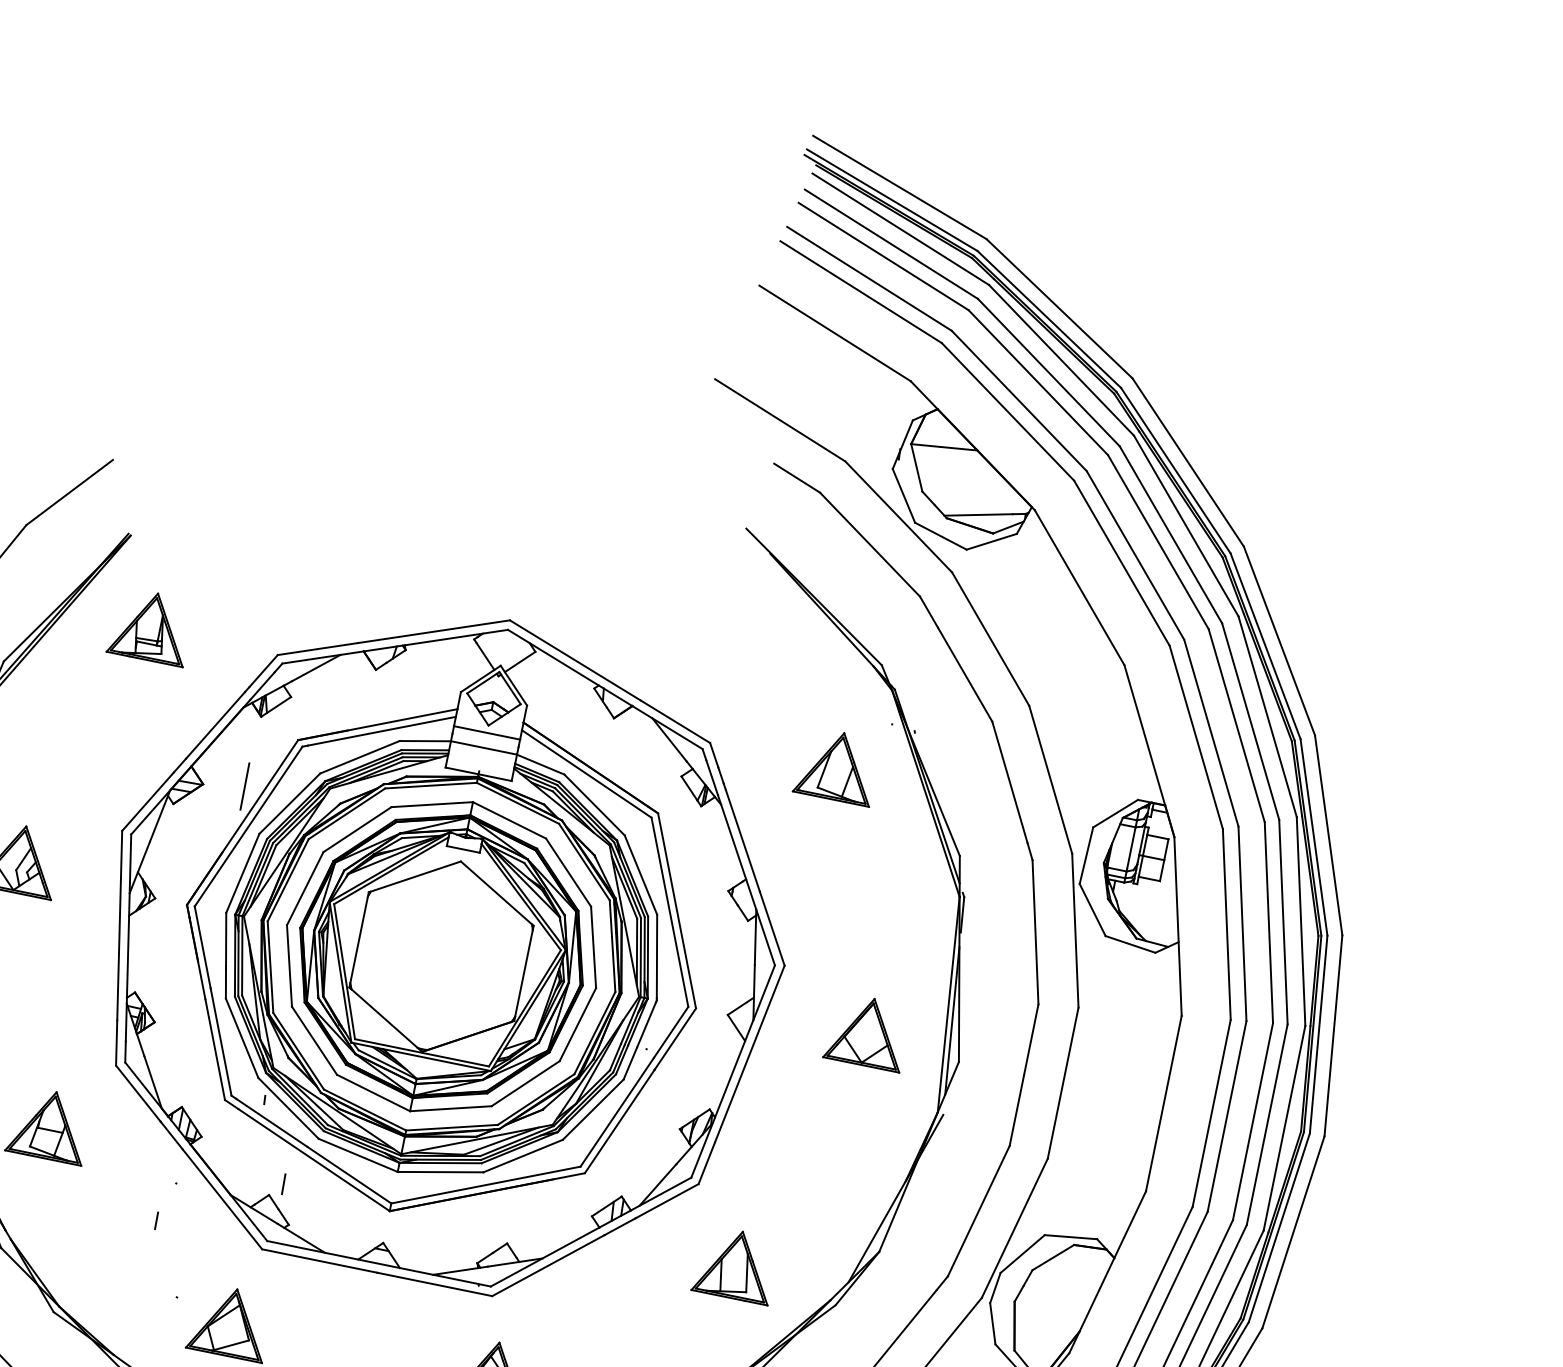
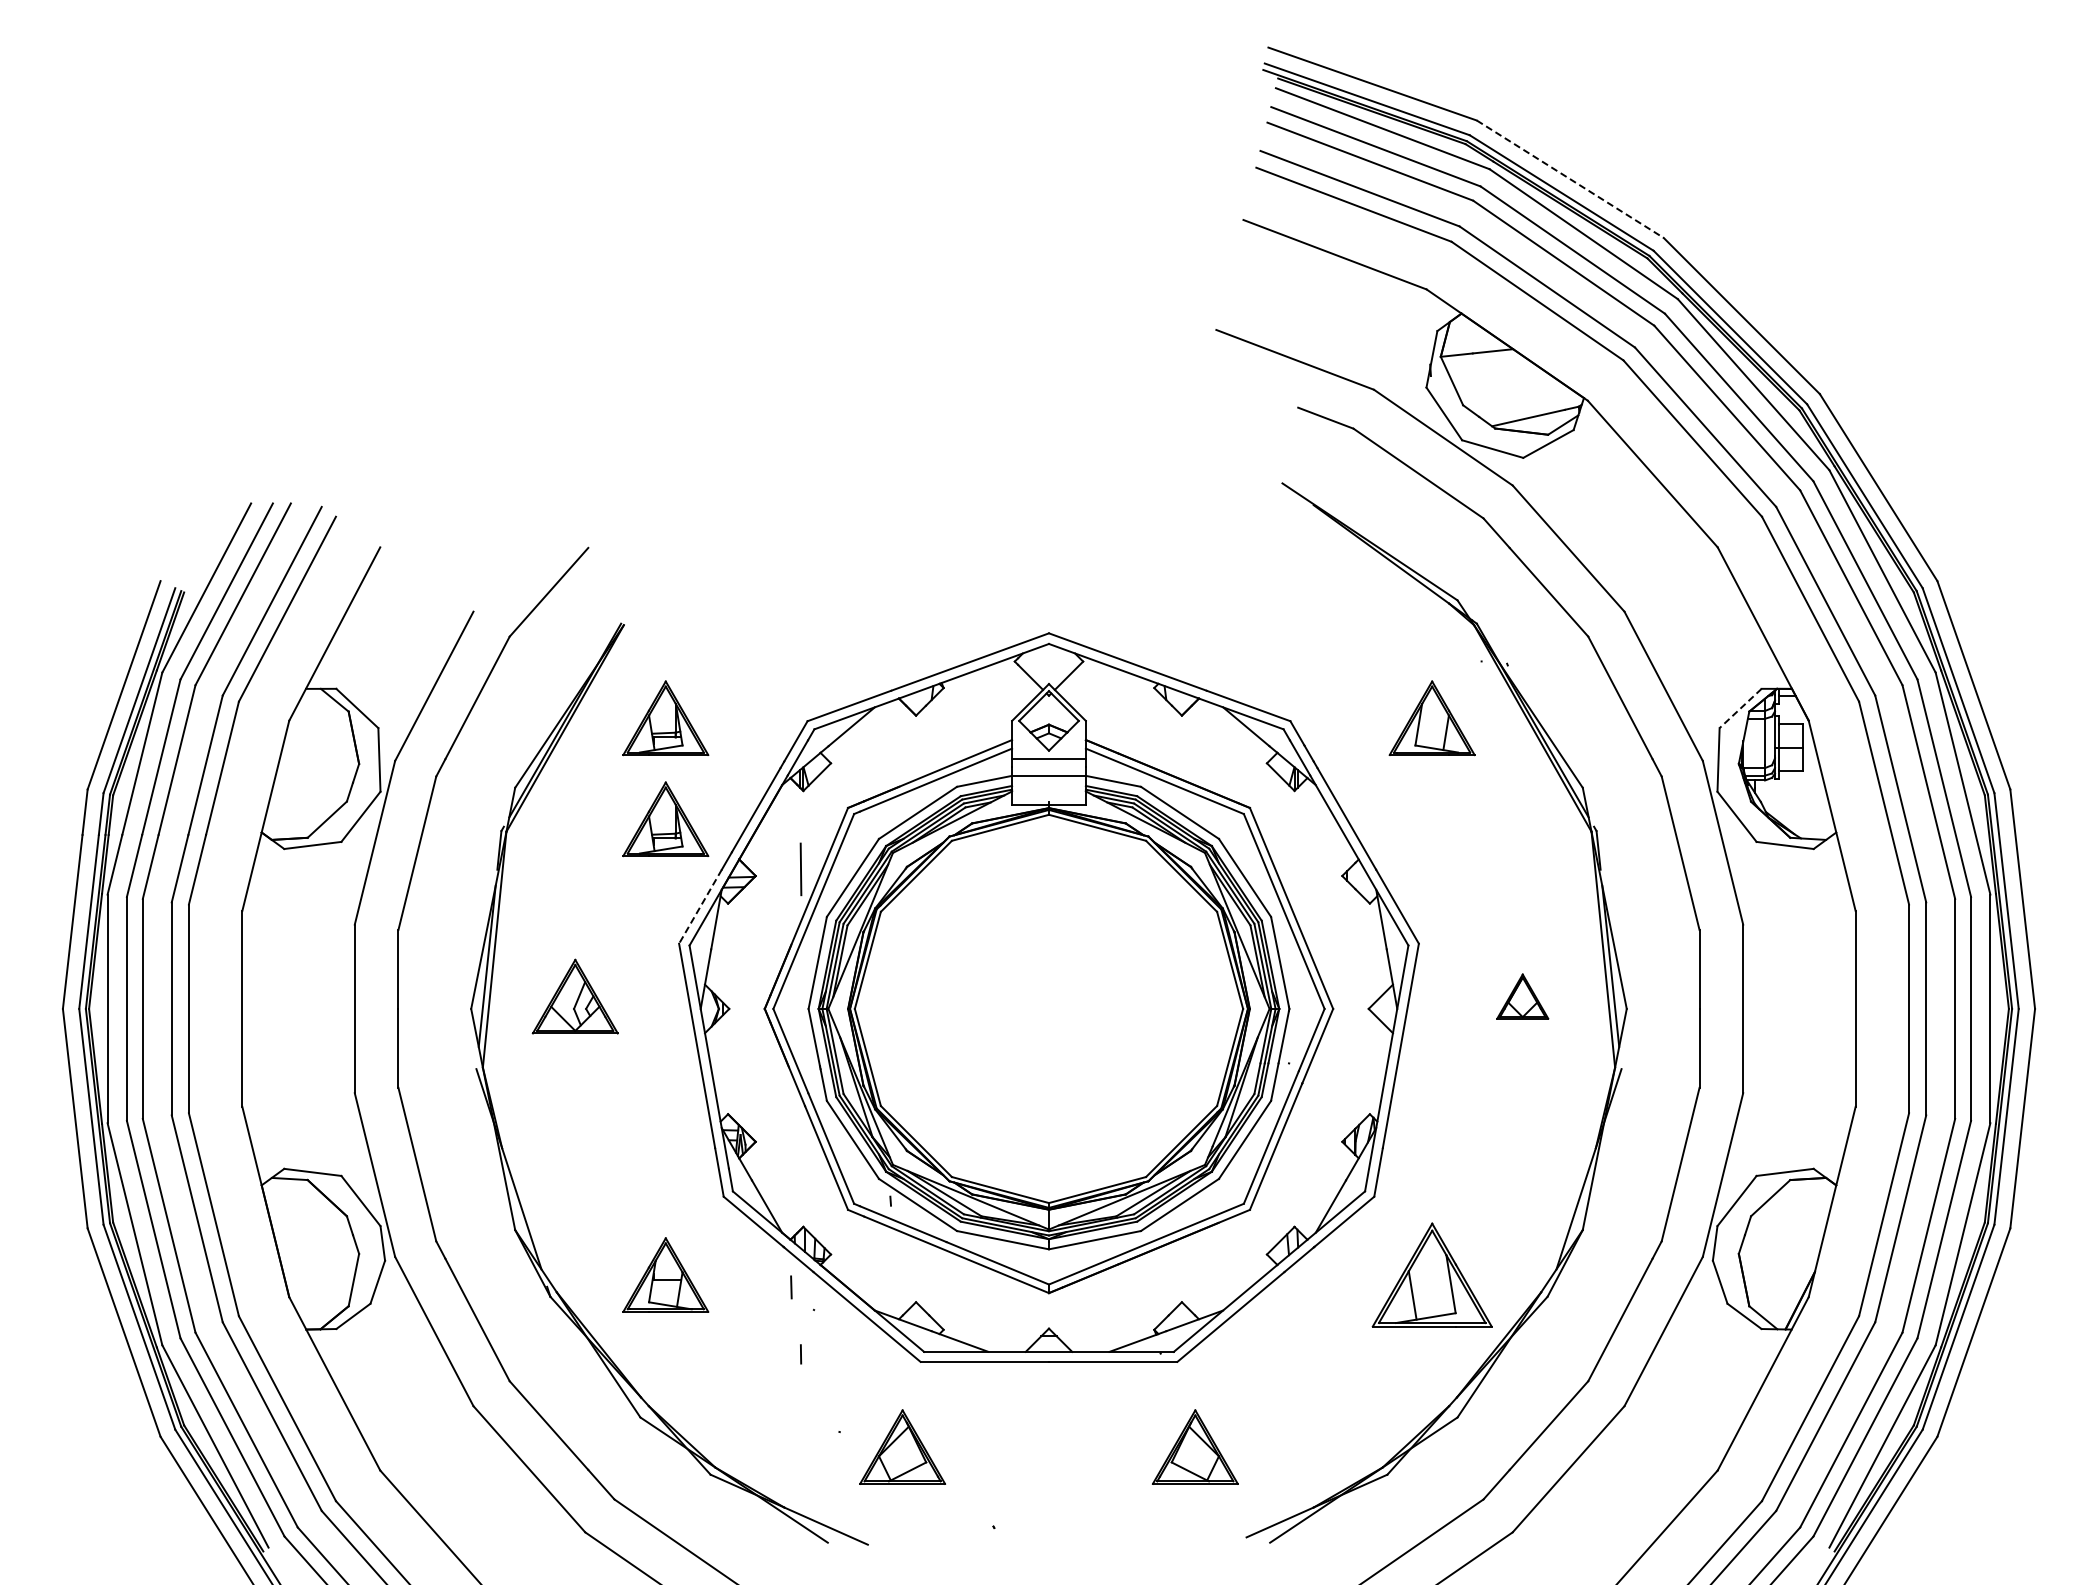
line: (1059, 308) -> (1570, 179), solid -> dashed
part: (132, 717) -> (665, 819), added
line: (148, 801) -> (700, 906), solid -> dashed
line: (1115, 813) -> (1740, 708), solid -> dashed
part: (441, 956) -> (1048, 1008), removed
part: (867, 1031) -> (1522, 996), size x0.6
line: (283, 1184) -> (791, 1287), moved
part: (735, 1264) -> (1431, 1274), size x1.4

